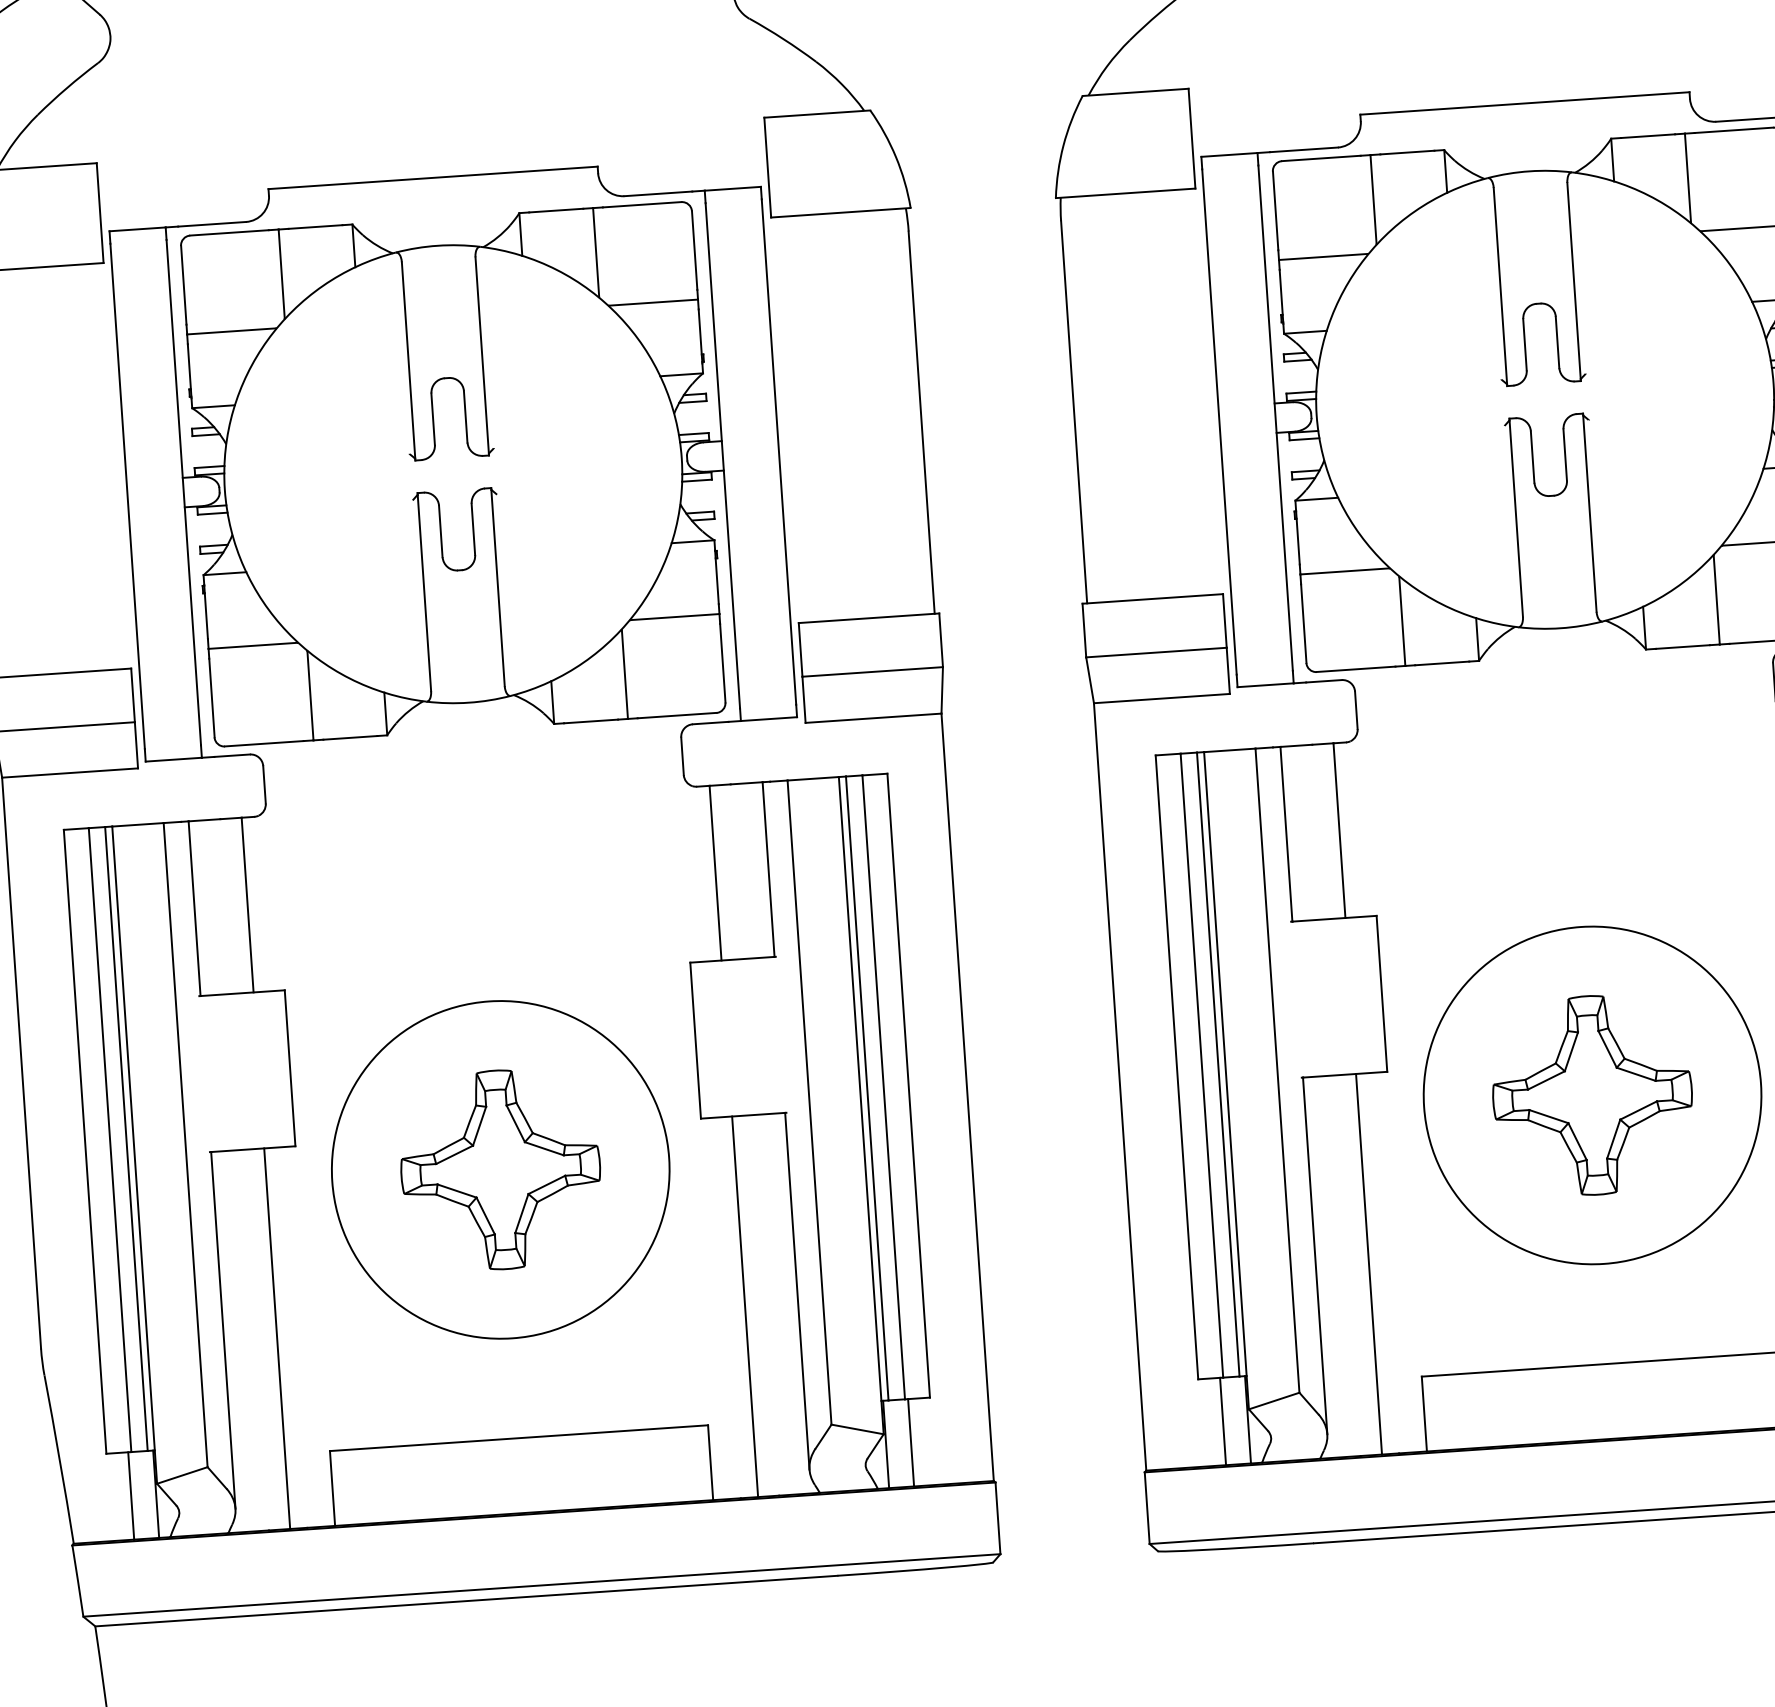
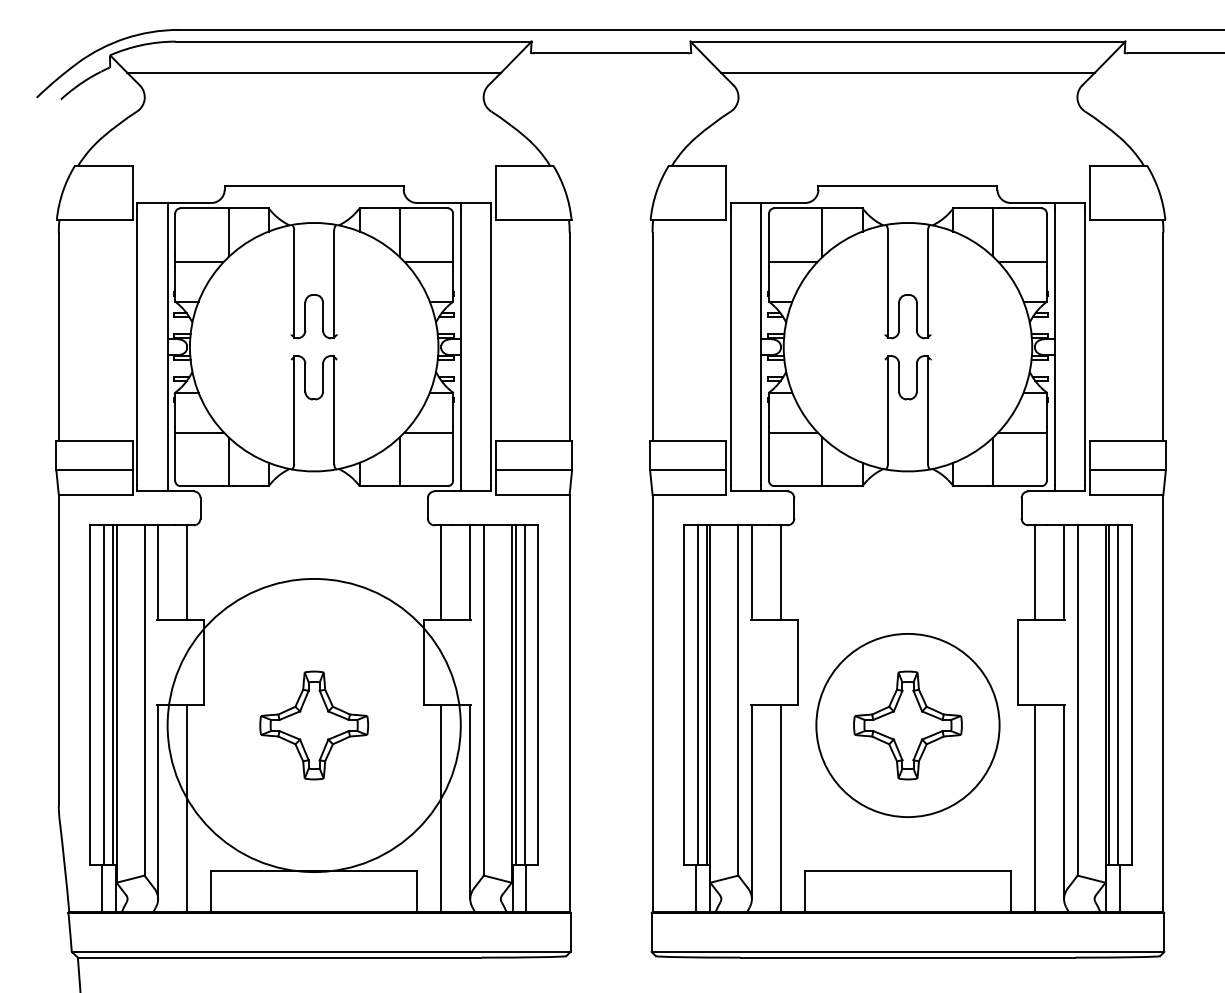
circle: (499, 1169) -> (313, 725), size x1.6

